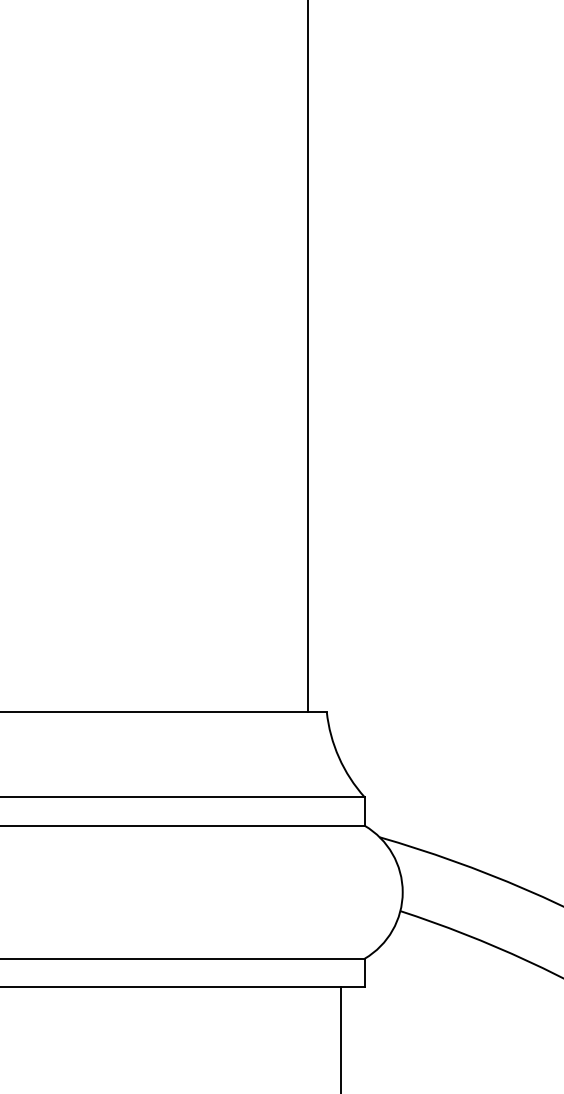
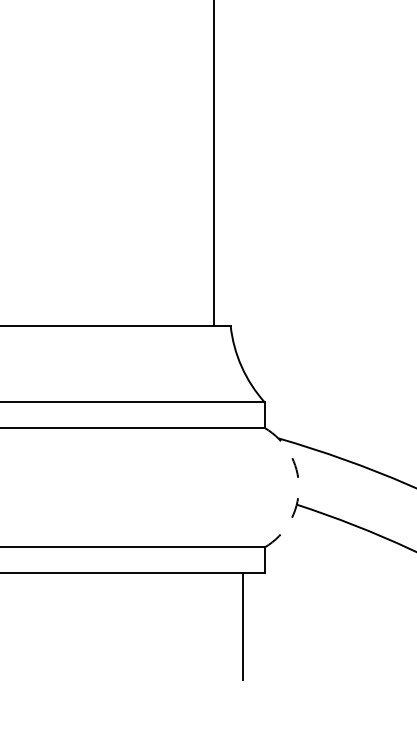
arc: (402, 892) -> (298, 487), solid -> dashed

